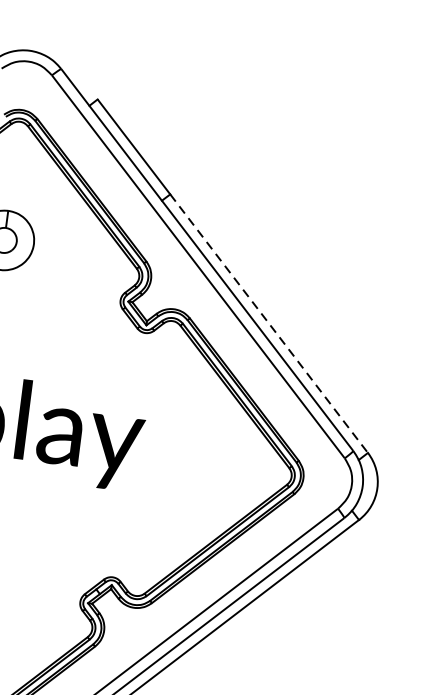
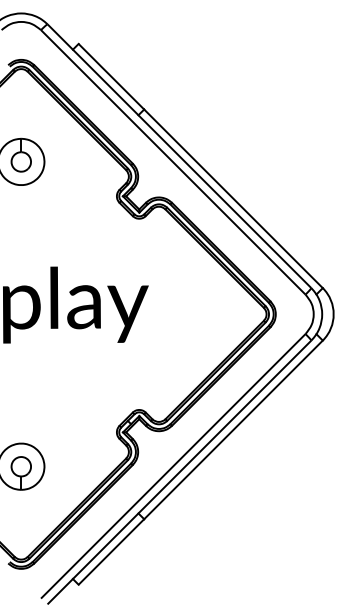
line: (268, 324) -> (233, 199), dashed -> solid

